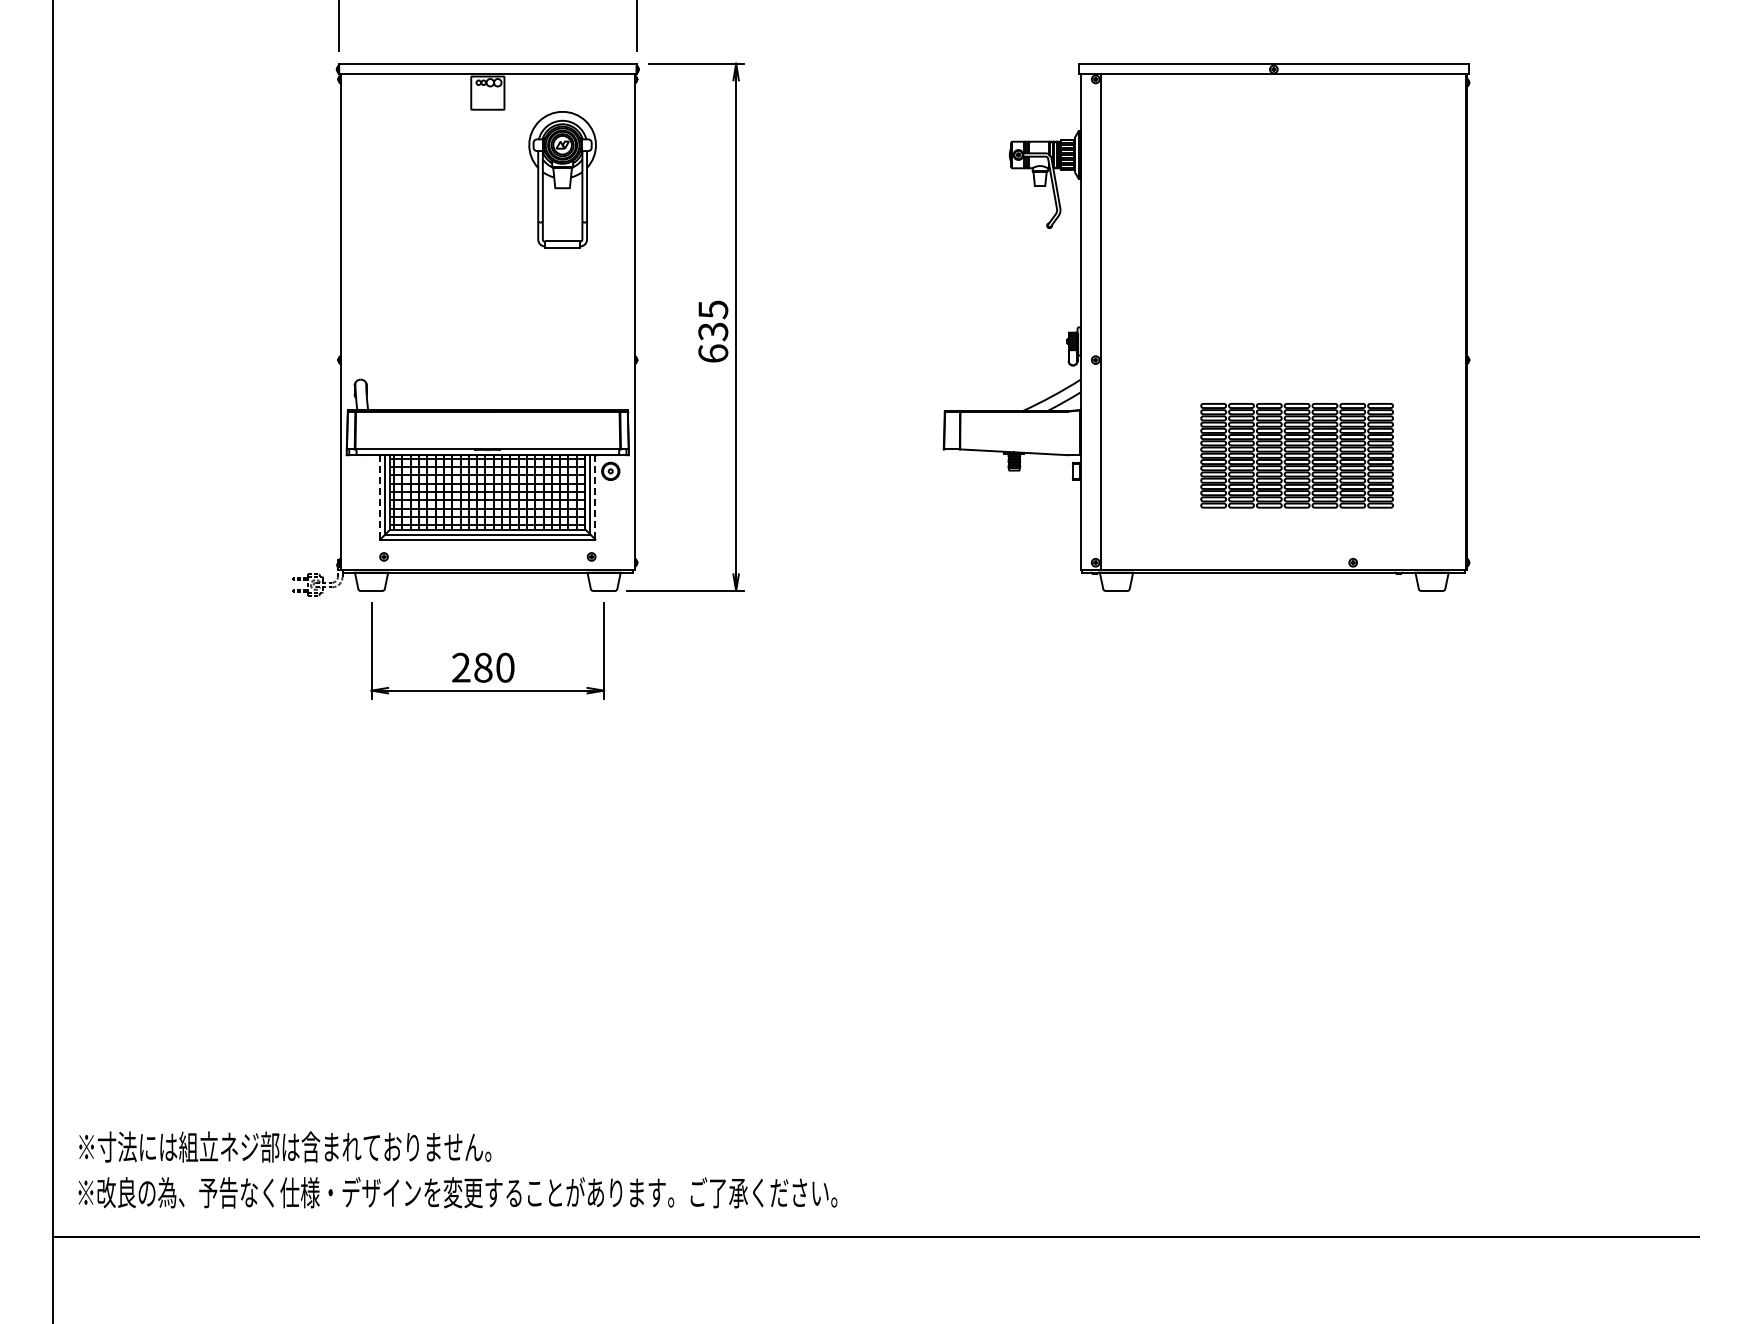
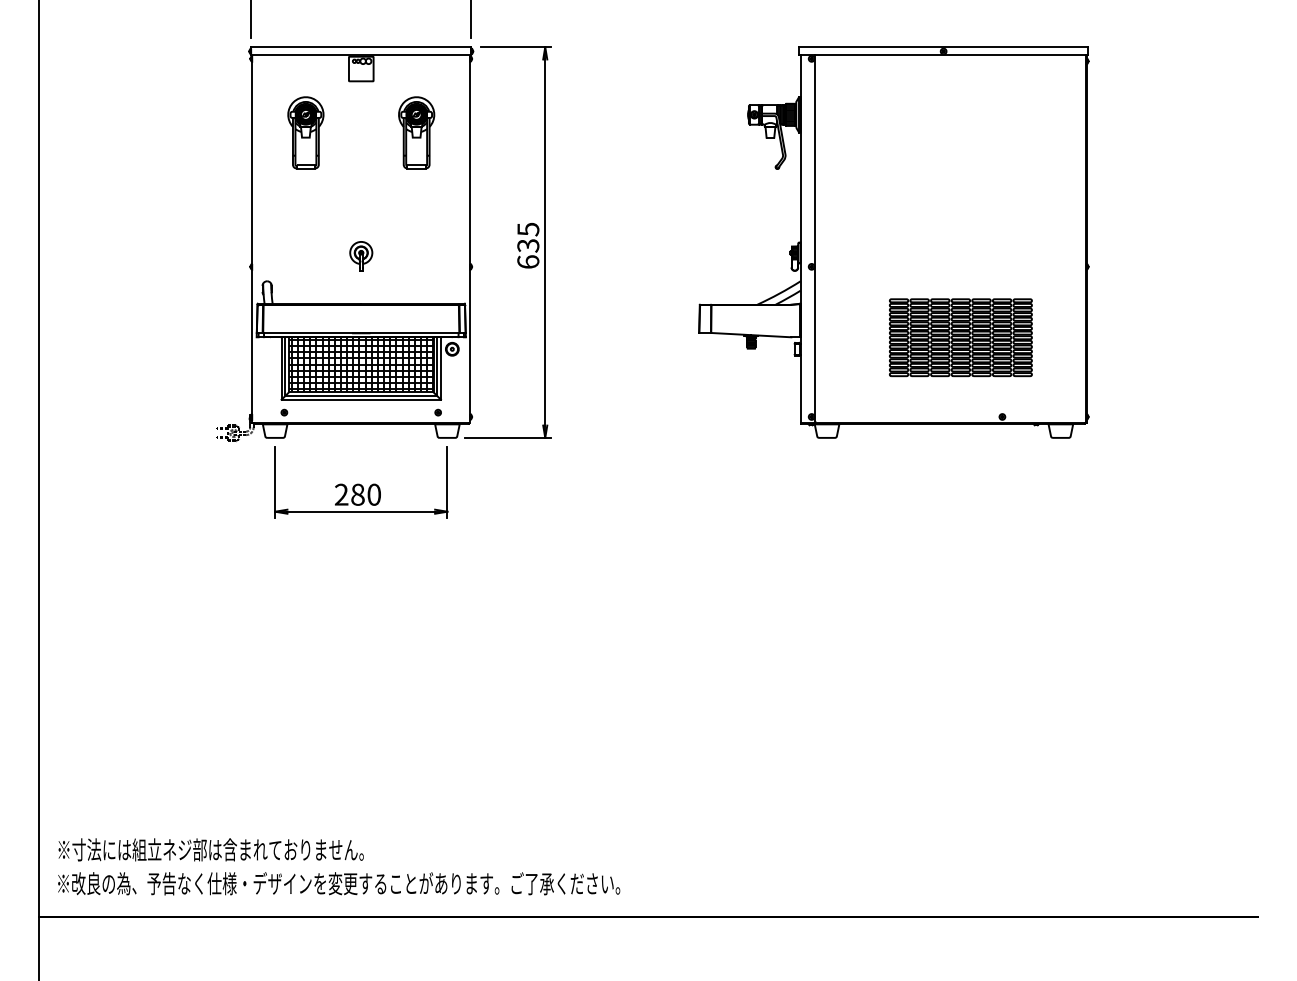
part: (412, 179) -> (305, 133), added
part: (562, 179) -> (416, 133), size x0.71
part: (487, 345) -> (361, 256), added
line: (380, 497) -> (281, 368), dashed -> solid
line: (595, 497) -> (441, 368), dashed -> solid

